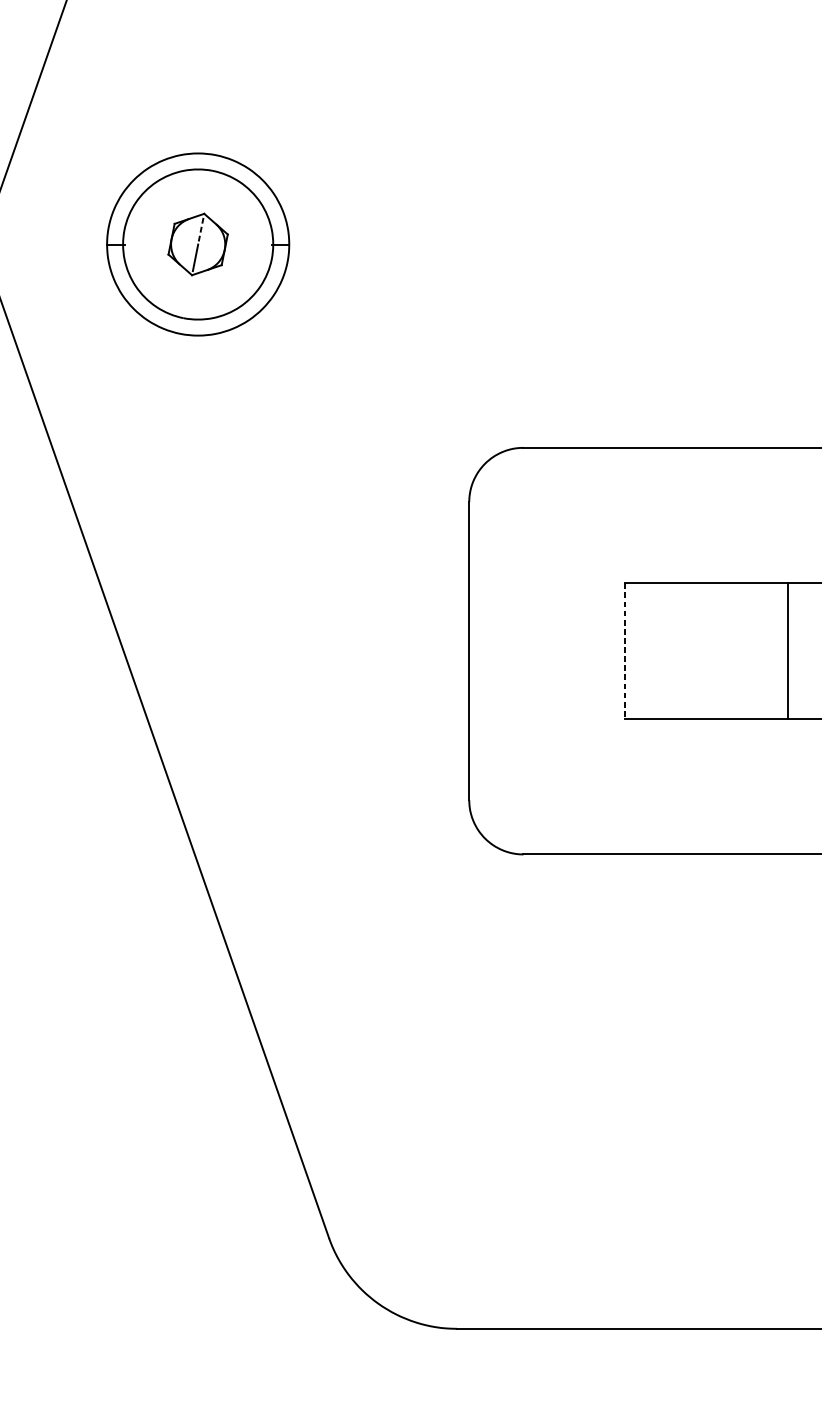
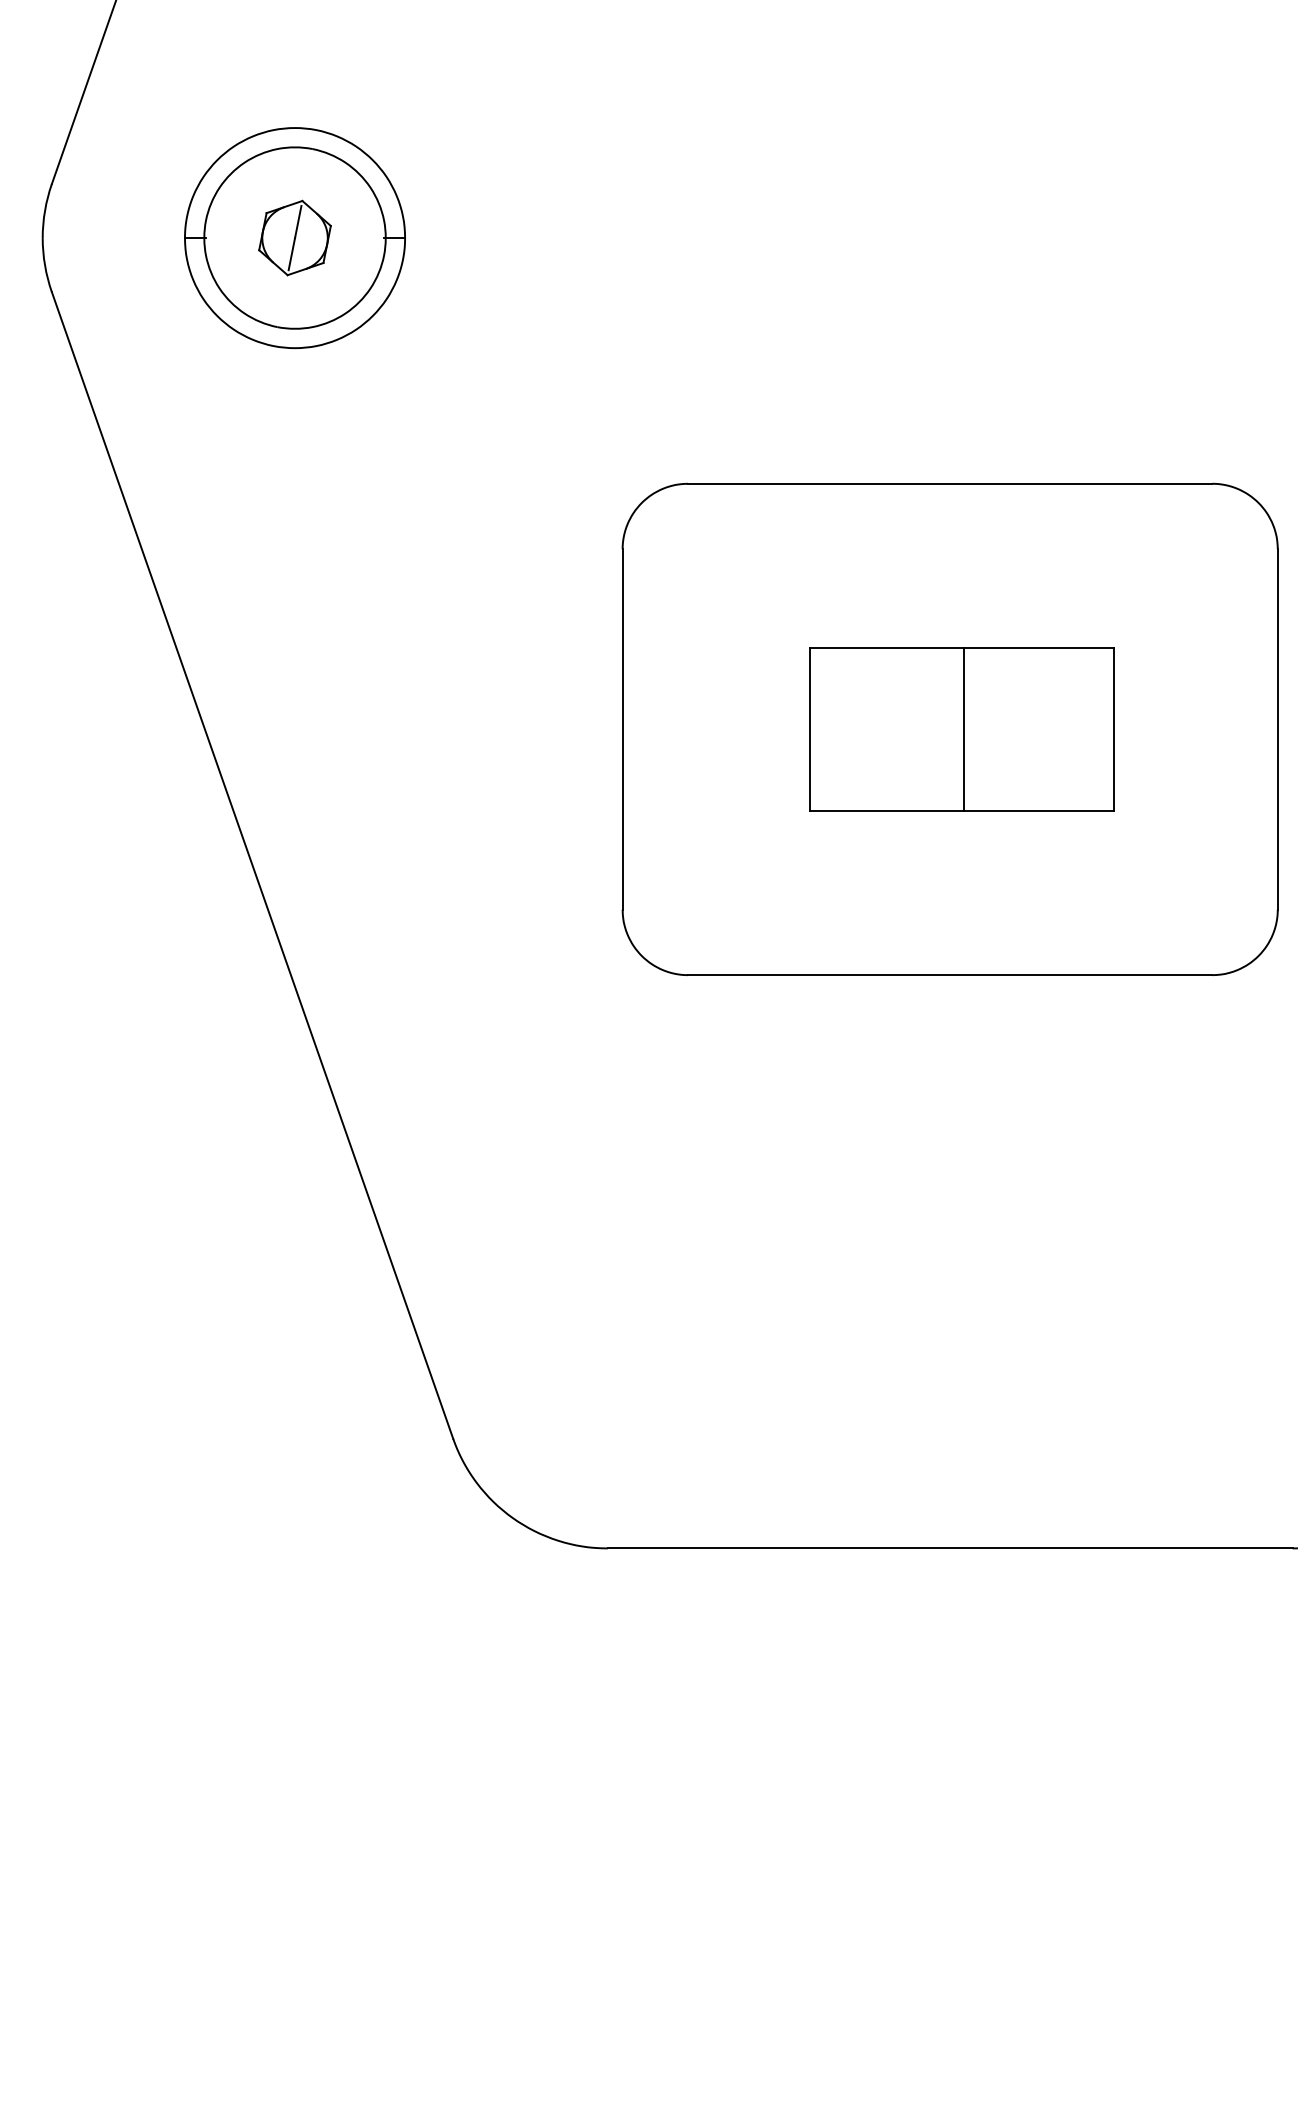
line: (201, 231) -> (298, 222), dashed -> solid
line: (624, 651) -> (810, 729), dashed -> solid
line: (788, 651) -> (964, 729), moved

